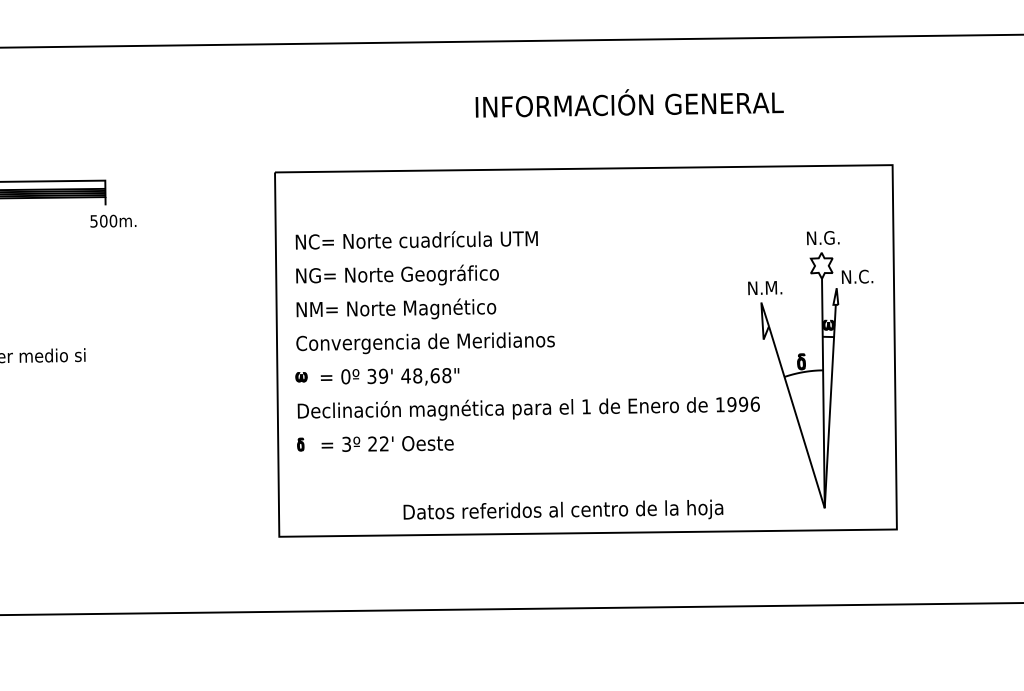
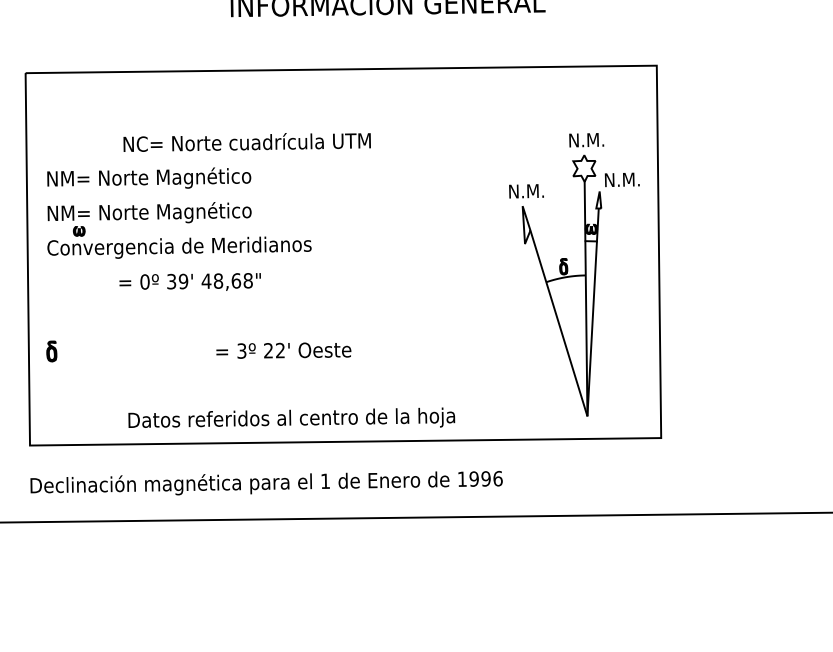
text: (832, 237) -> (595, 139), N.G. -> N.M.
text: (416, 240) -> (246, 142), moved
text: (403, 274) -> (156, 177), NG= Norte Geográfico -> NM= Norte Magnético
text: (867, 276) -> (631, 179), N.C. -> N.M.
text: (389, 376) -> (189, 281), moved
part: (301, 377) -> (79, 231), moved
text: (528, 408) -> (266, 483), moved
text: (387, 443) -> (283, 350), moved
part: (300, 444) -> (51, 351), size x1.6
text: (563, 509) -> (291, 417), moved

